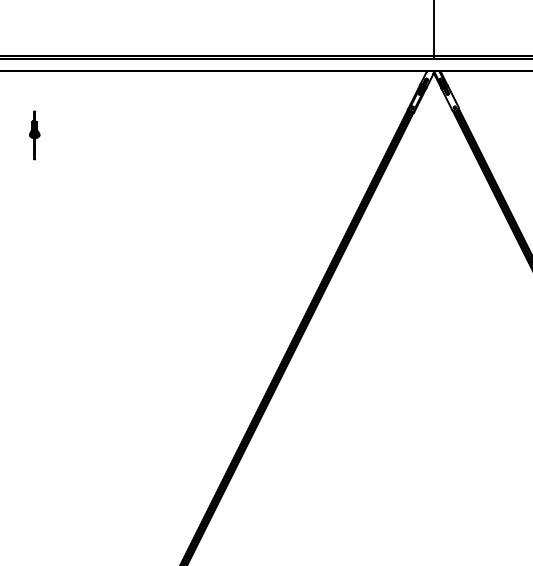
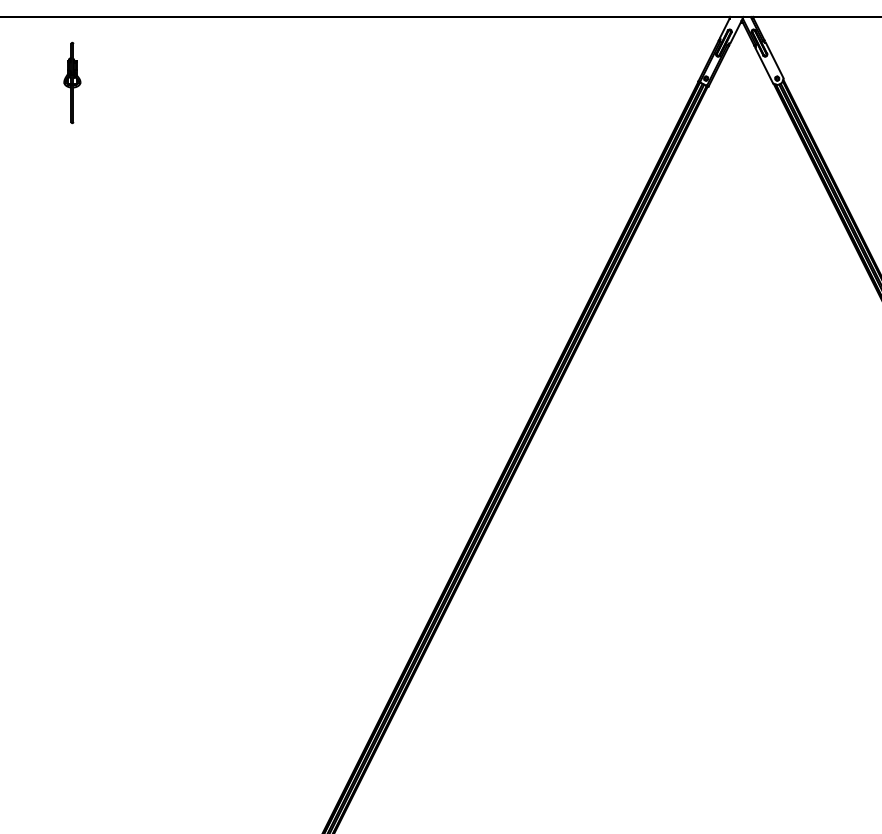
part: (34, 135) -> (71, 83), moved

